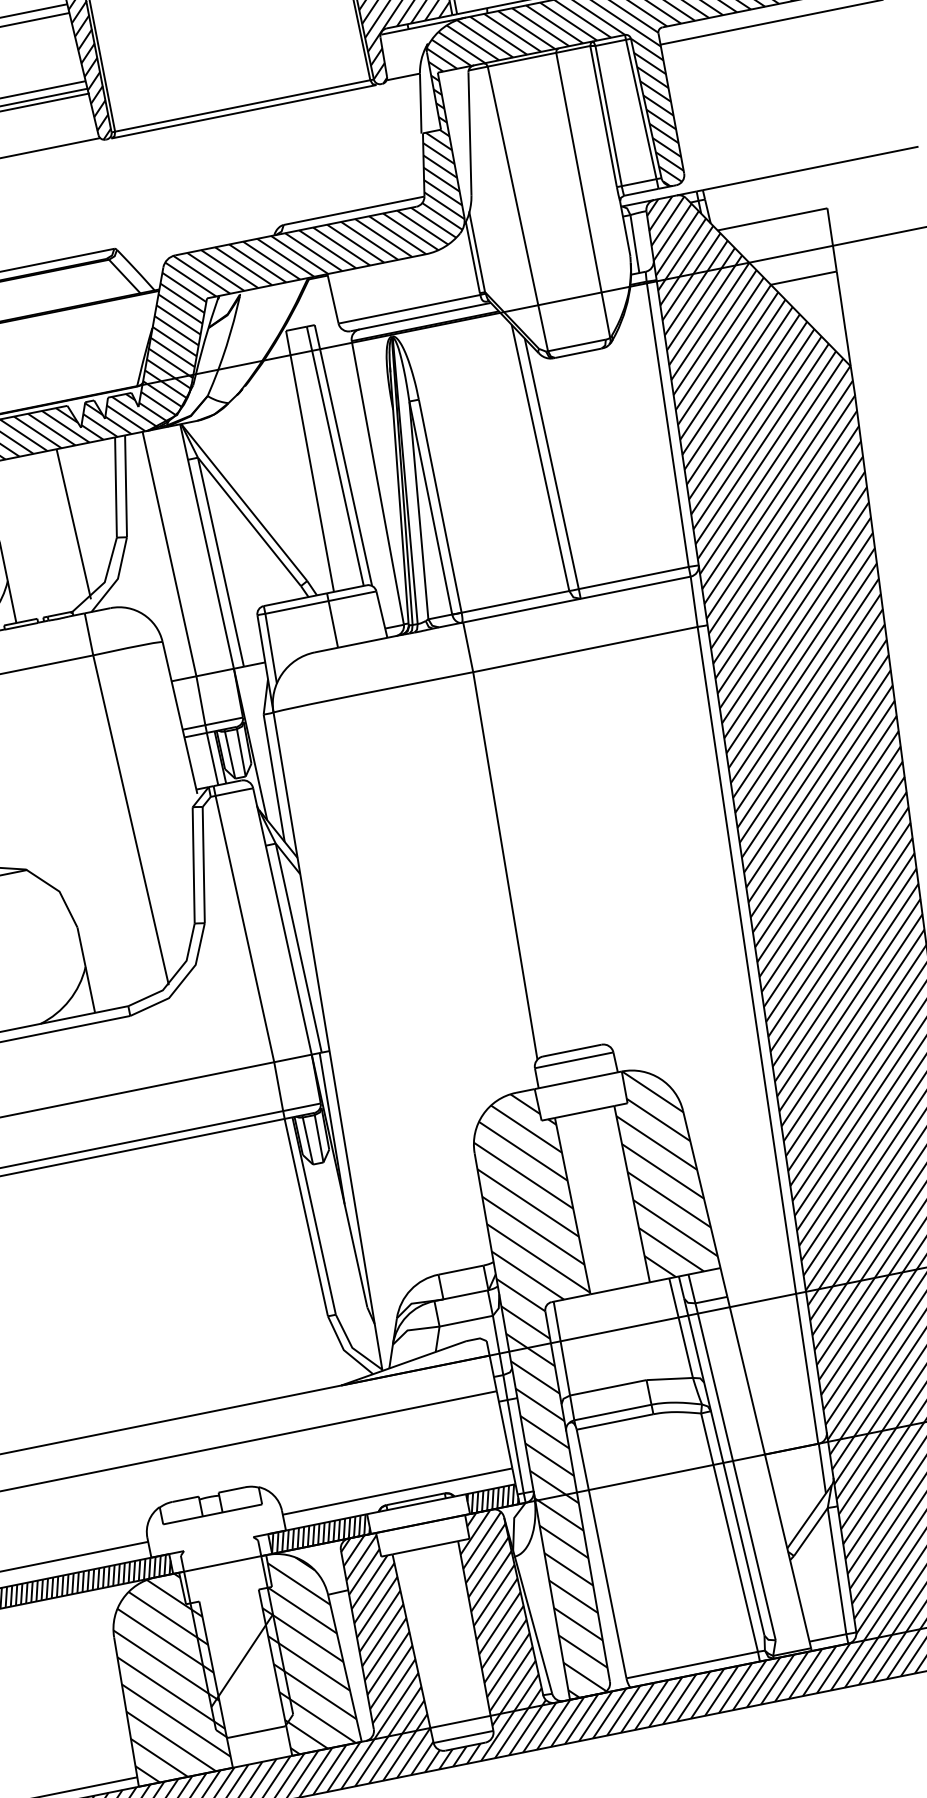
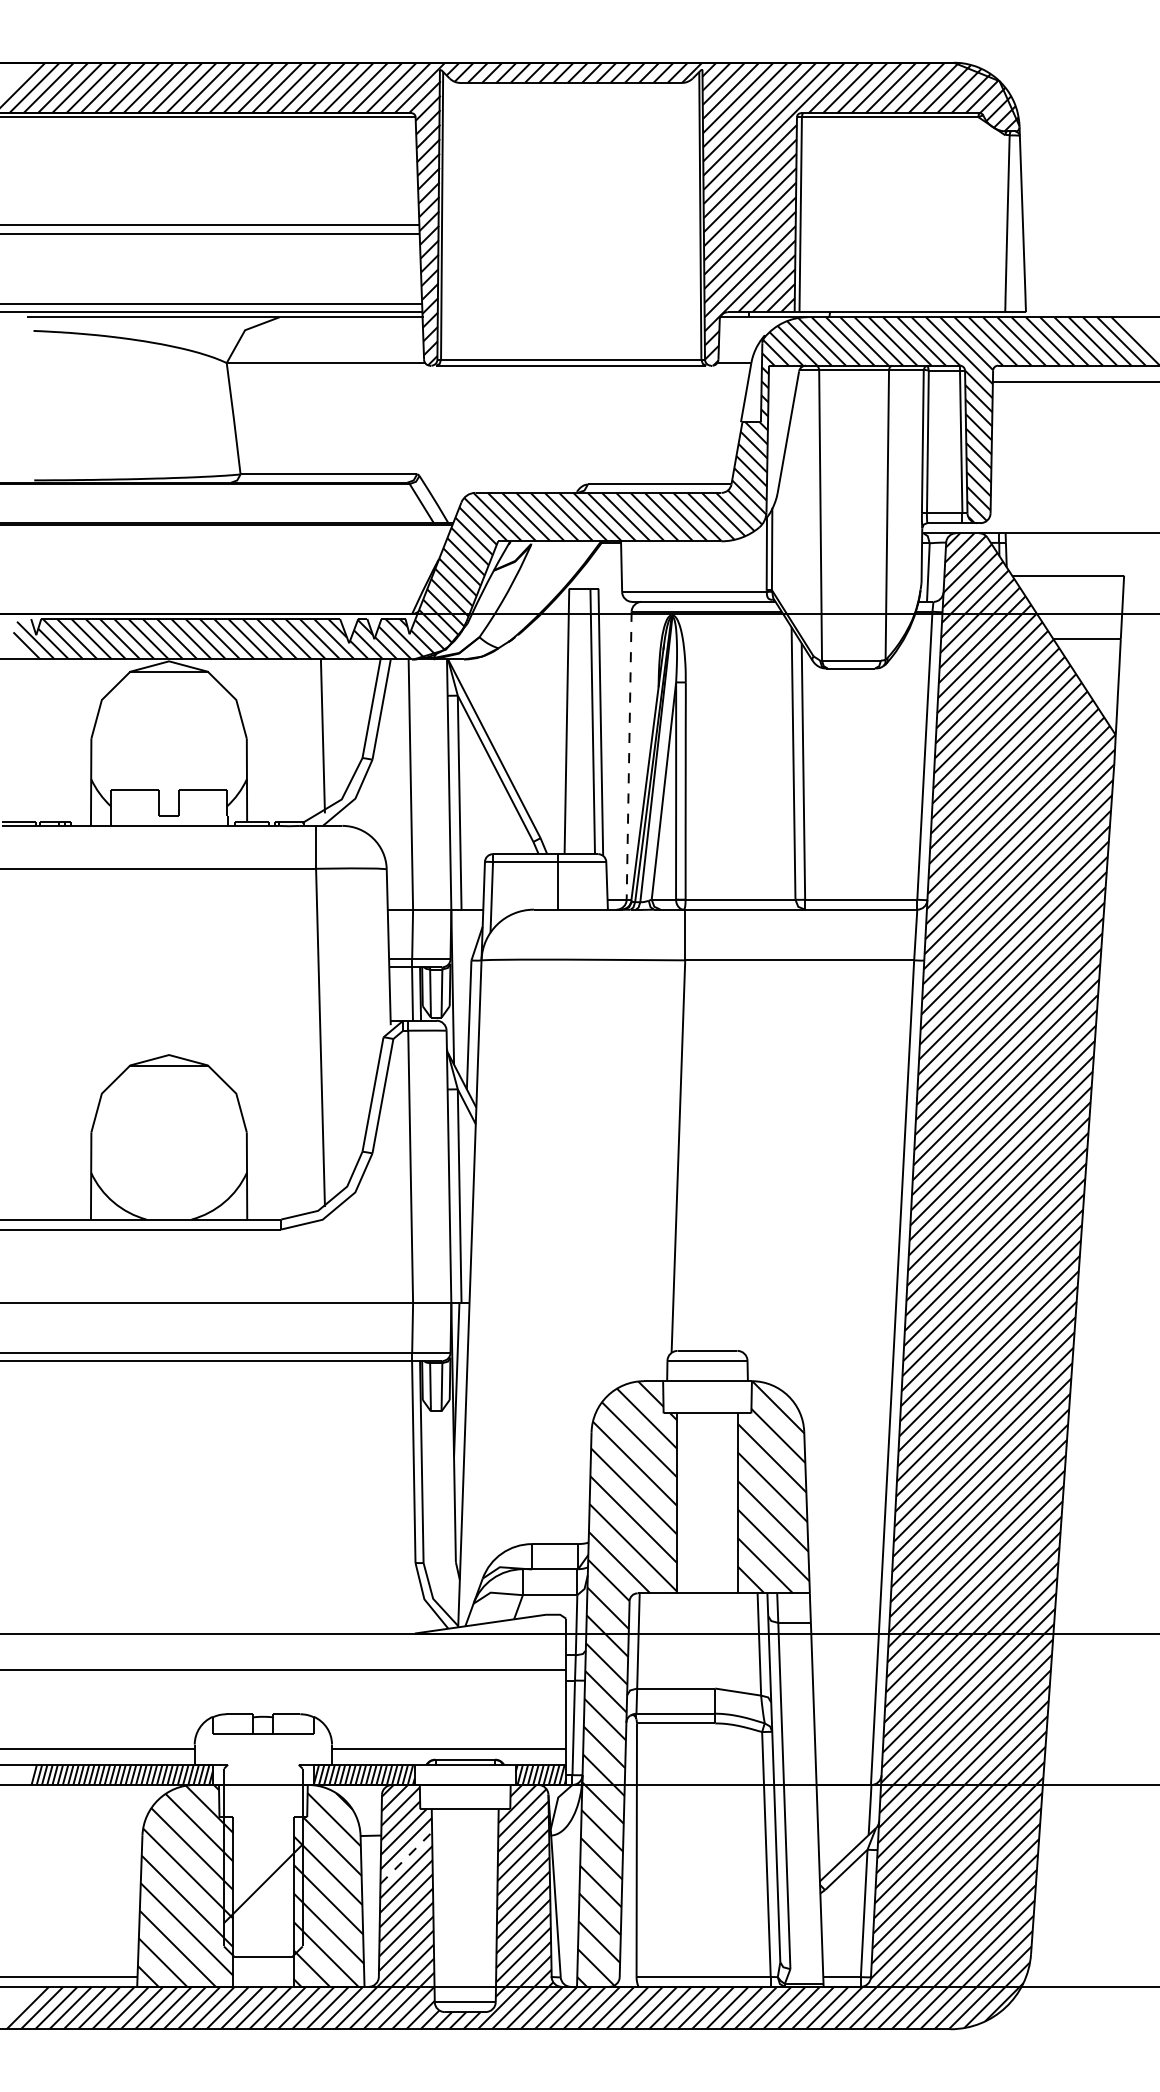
line: (378, 483) -> (629, 756), solid -> dashed
line: (377, 1607) -> (406, 1858), solid -> dashed

